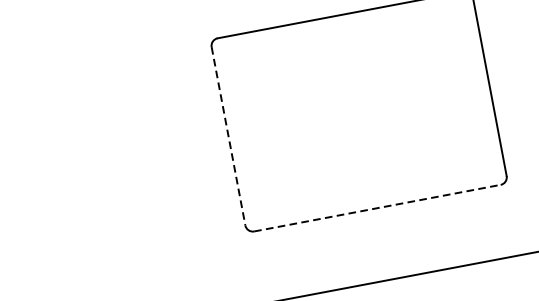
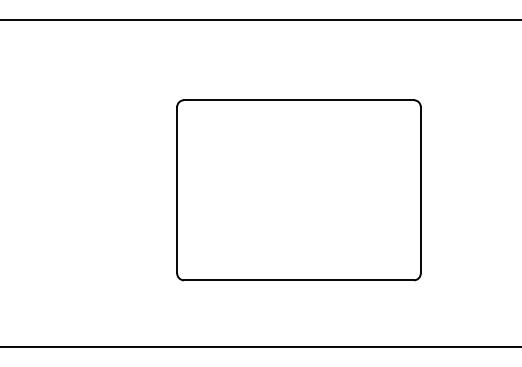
line: (228, 136) -> (177, 190), dashed -> solid
line: (377, 208) -> (299, 280), dashed -> solid

